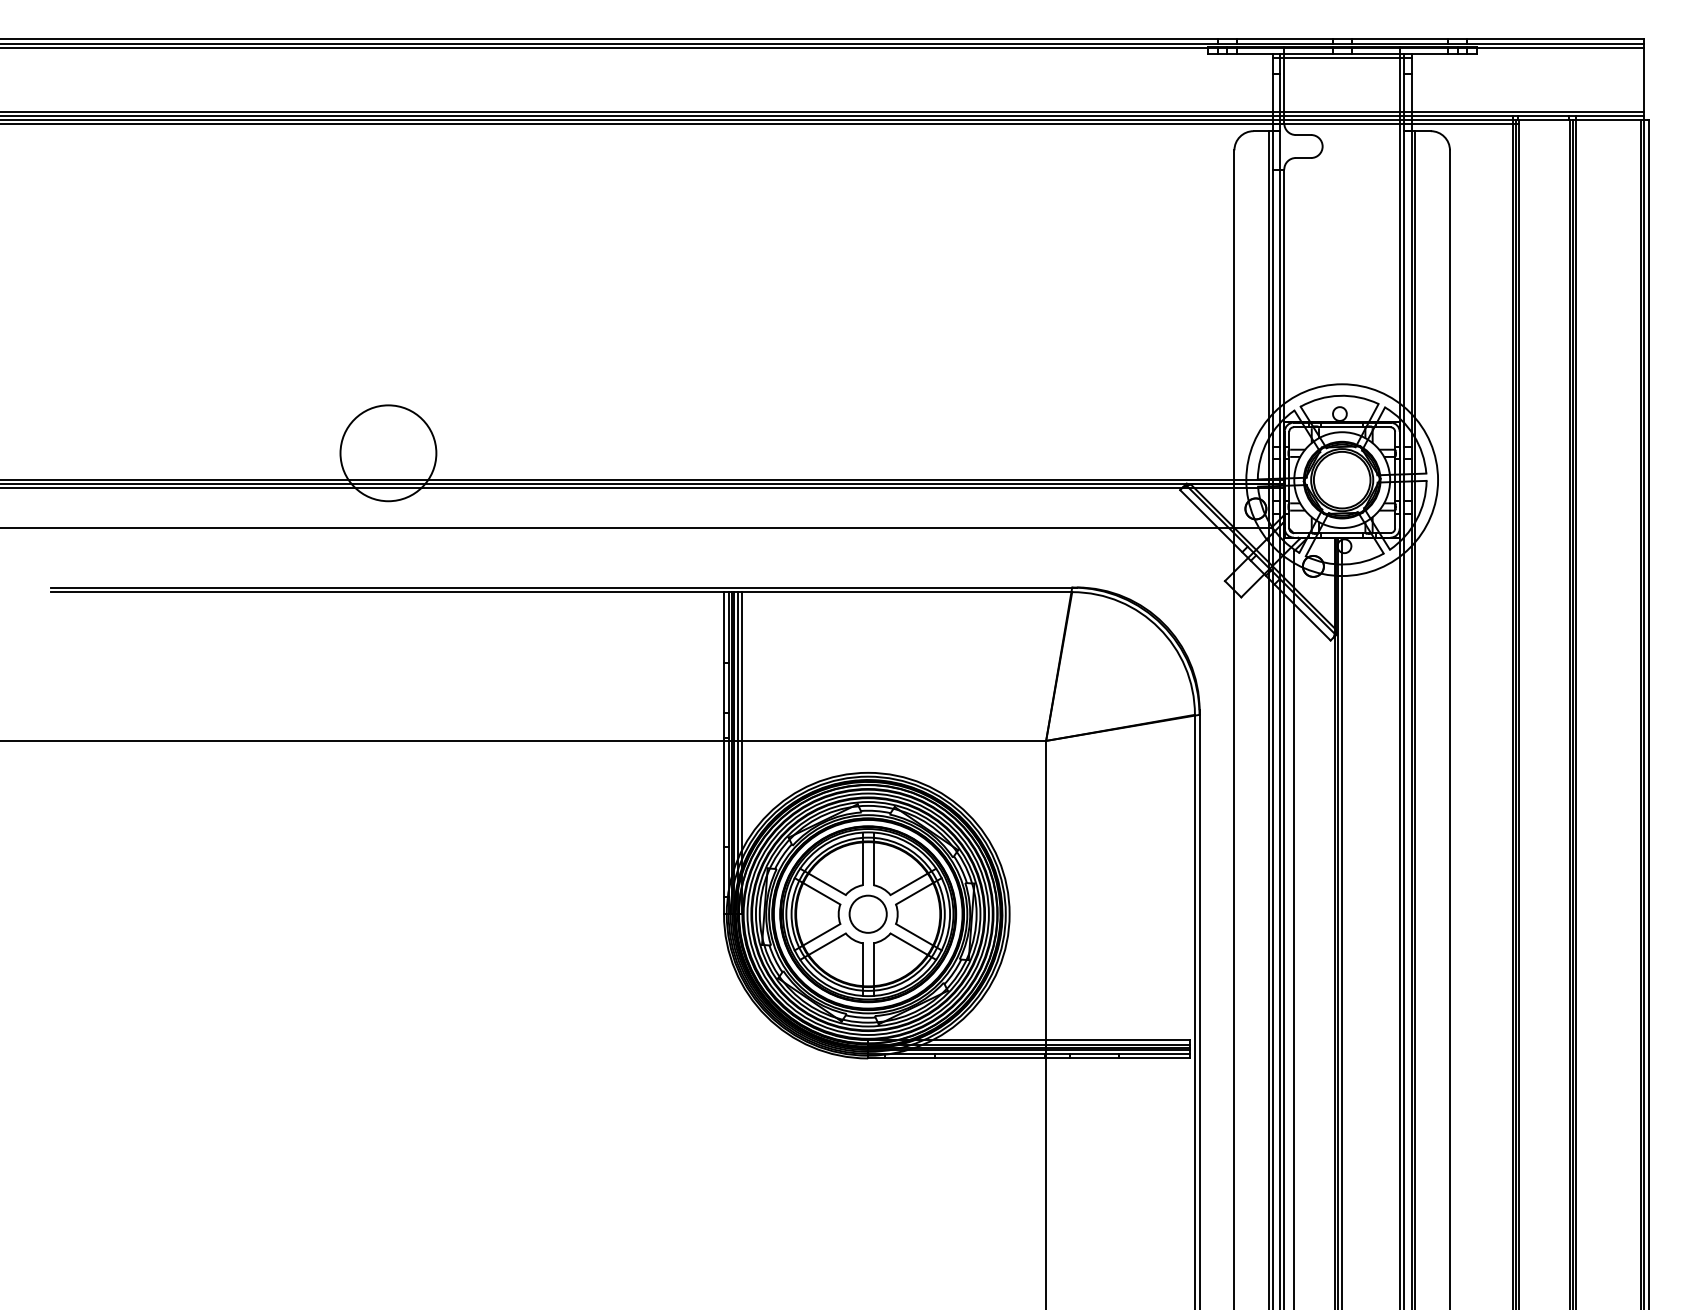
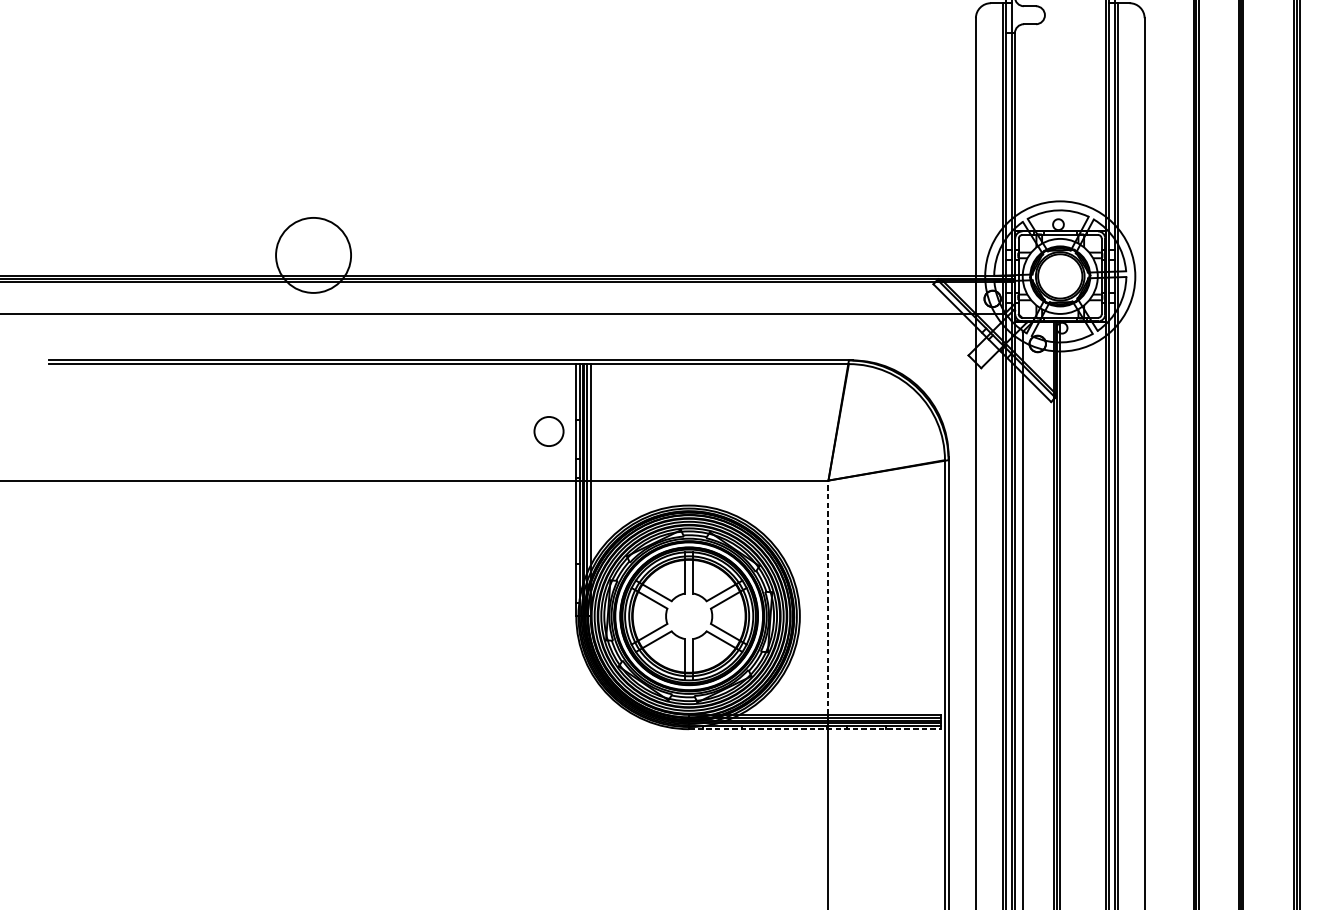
line: (1046, 890) -> (828, 597), solid -> dashed
circle: (867, 913) -> (548, 430), moved
line: (1029, 1058) -> (815, 729), solid -> dashed

